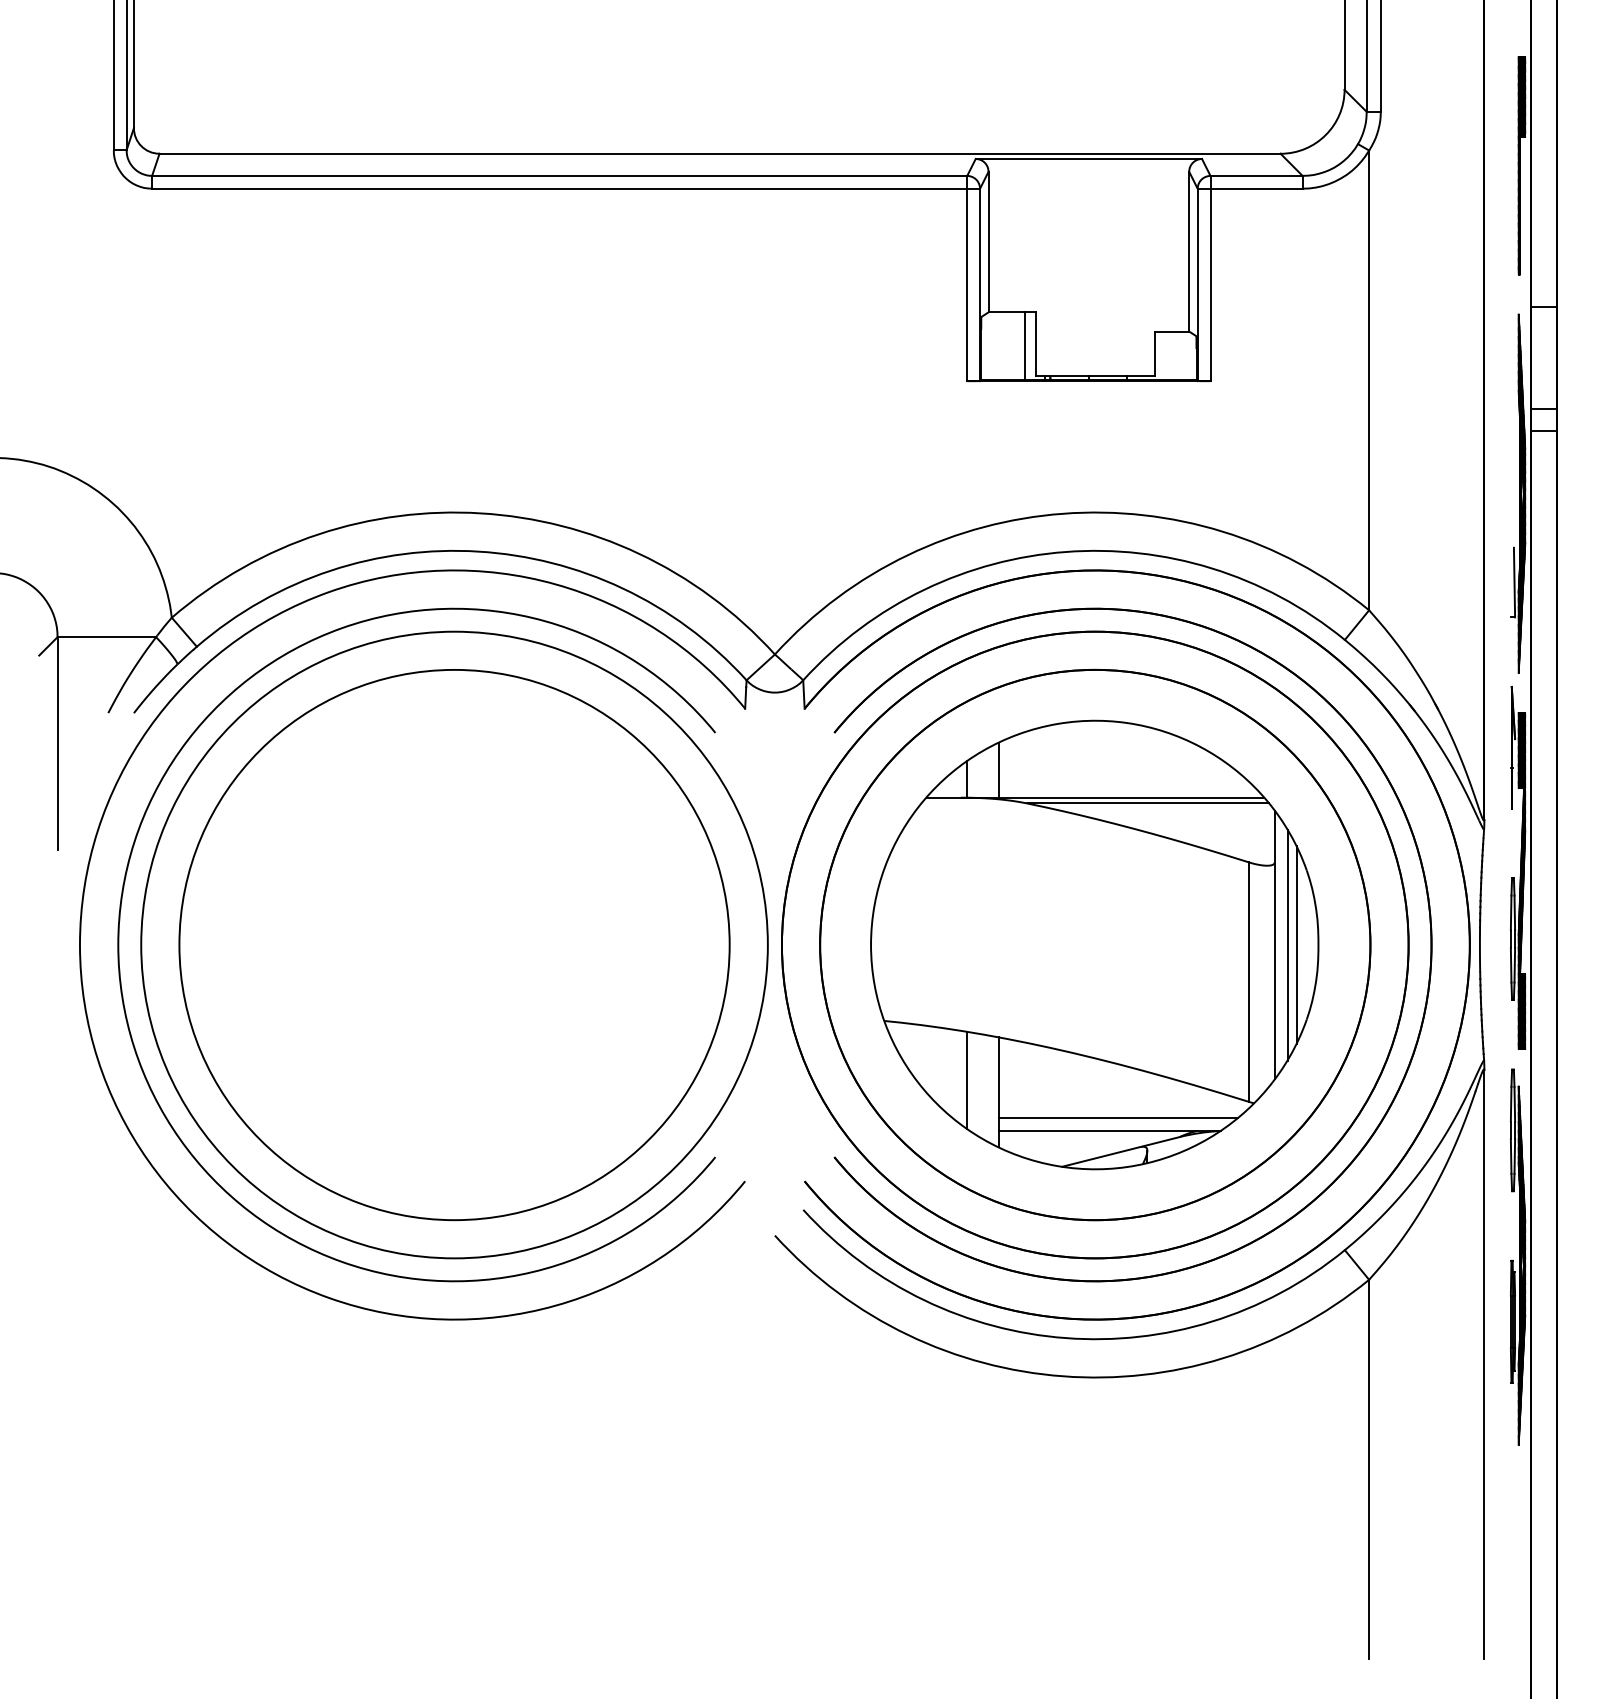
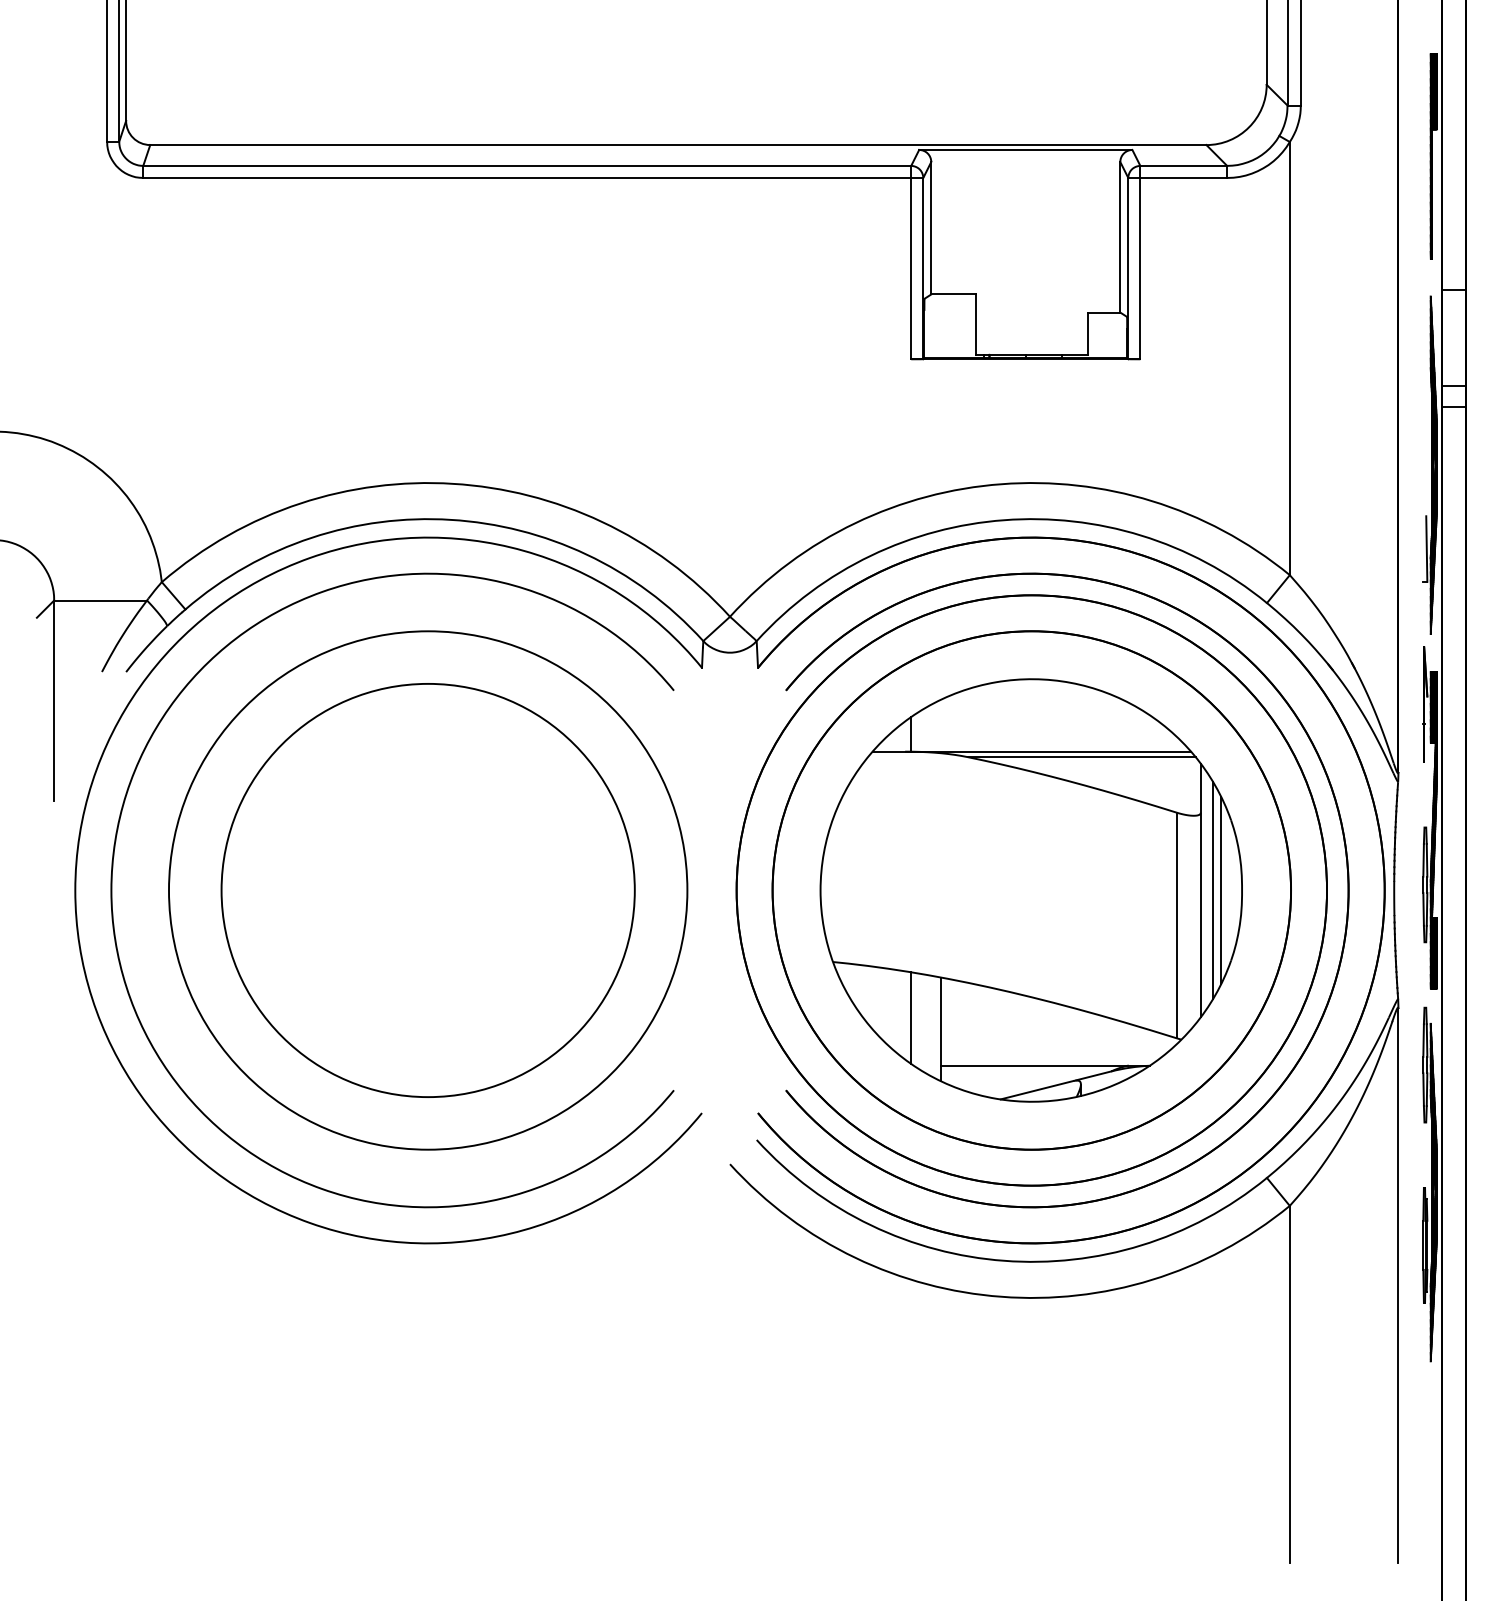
line: (1024, 345) -> (965, 325), removed
line: (999, 769) -> (941, 725), removed
circle: (454, 944) -> (428, 889), size x0.7
line: (1118, 1118) -> (1053, 1053), removed

